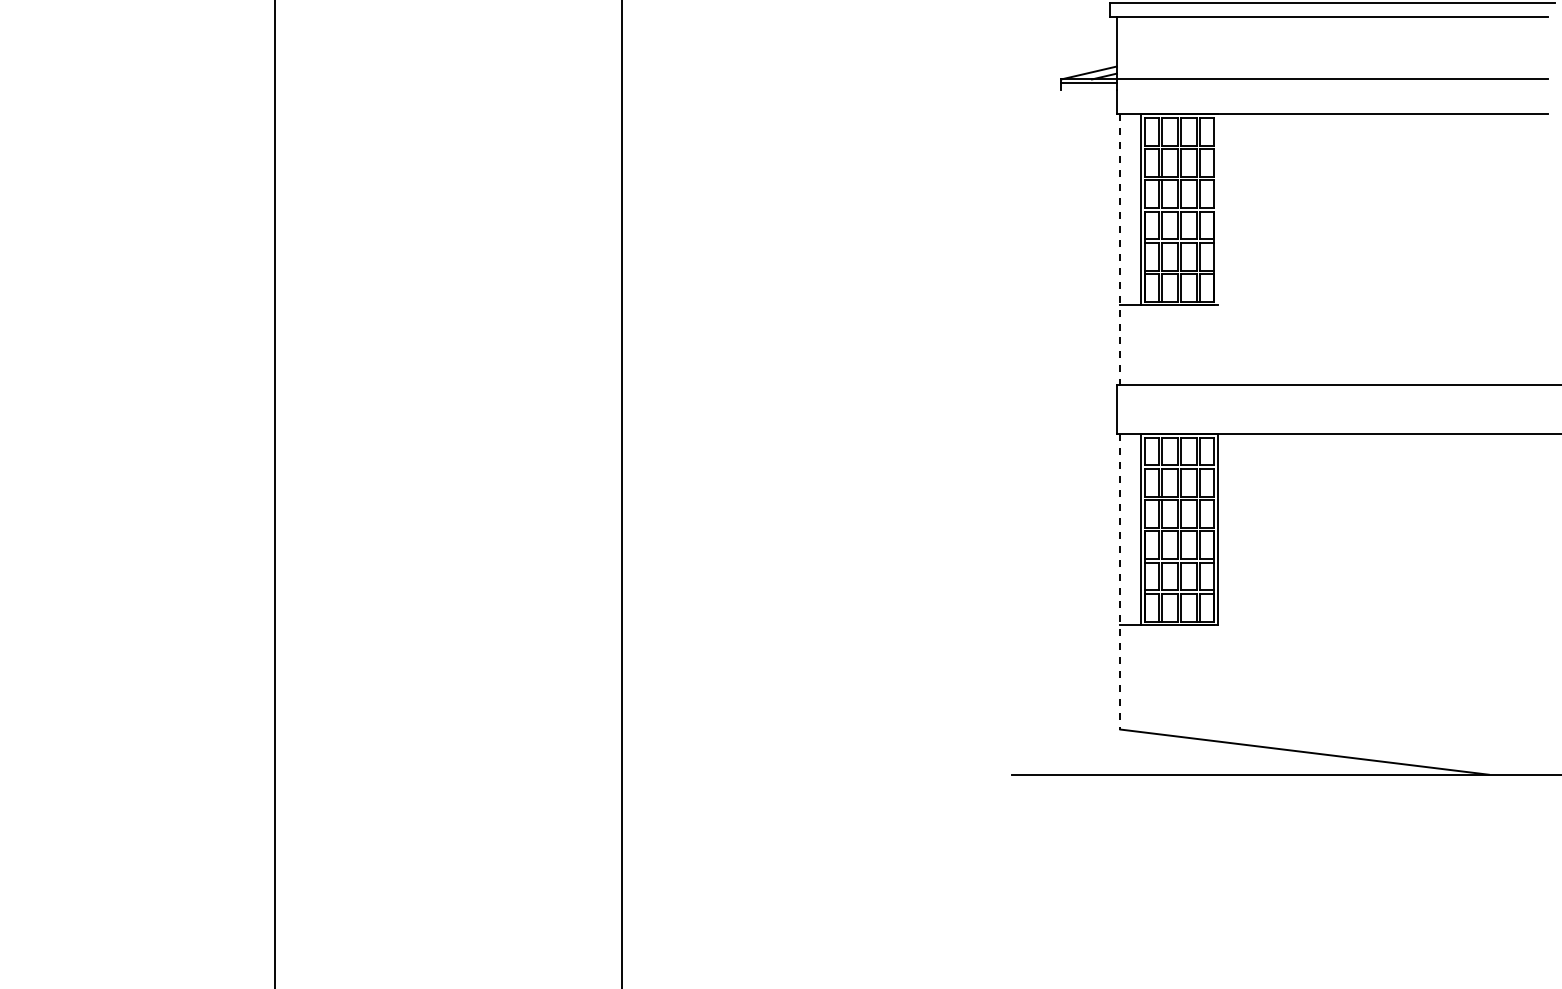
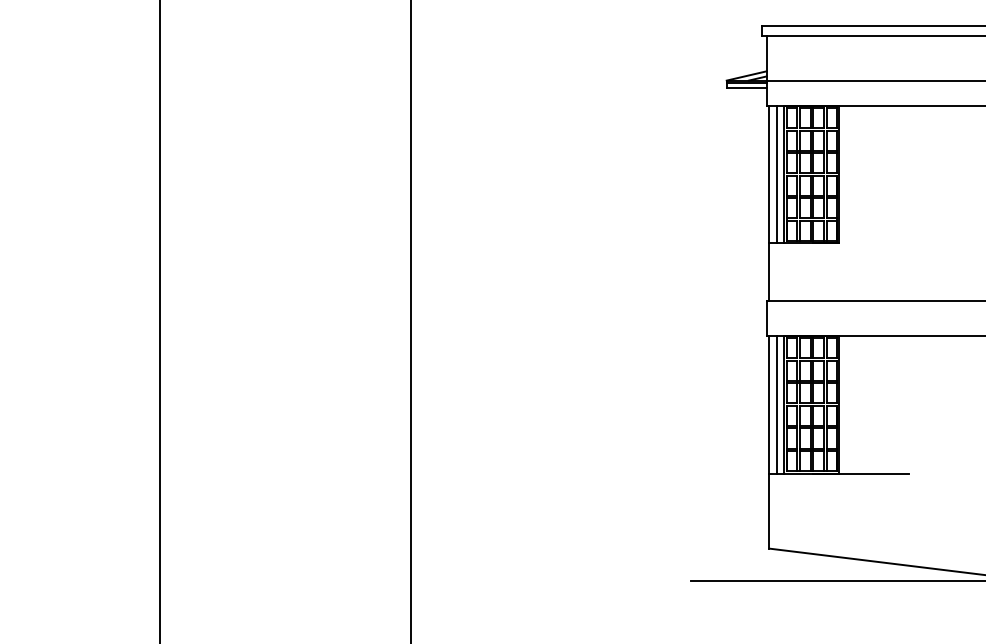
line: (1088, 89) -> (746, 87), added
line: (1130, 209) -> (776, 174), added
line: (1217, 209) -> (839, 174), added
line: (1120, 249) -> (769, 203), dashed -> solid
line: (1130, 529) -> (776, 404), added
line: (1120, 581) -> (769, 442), dashed -> solid
line: (1264, 625) -> (873, 473), added

